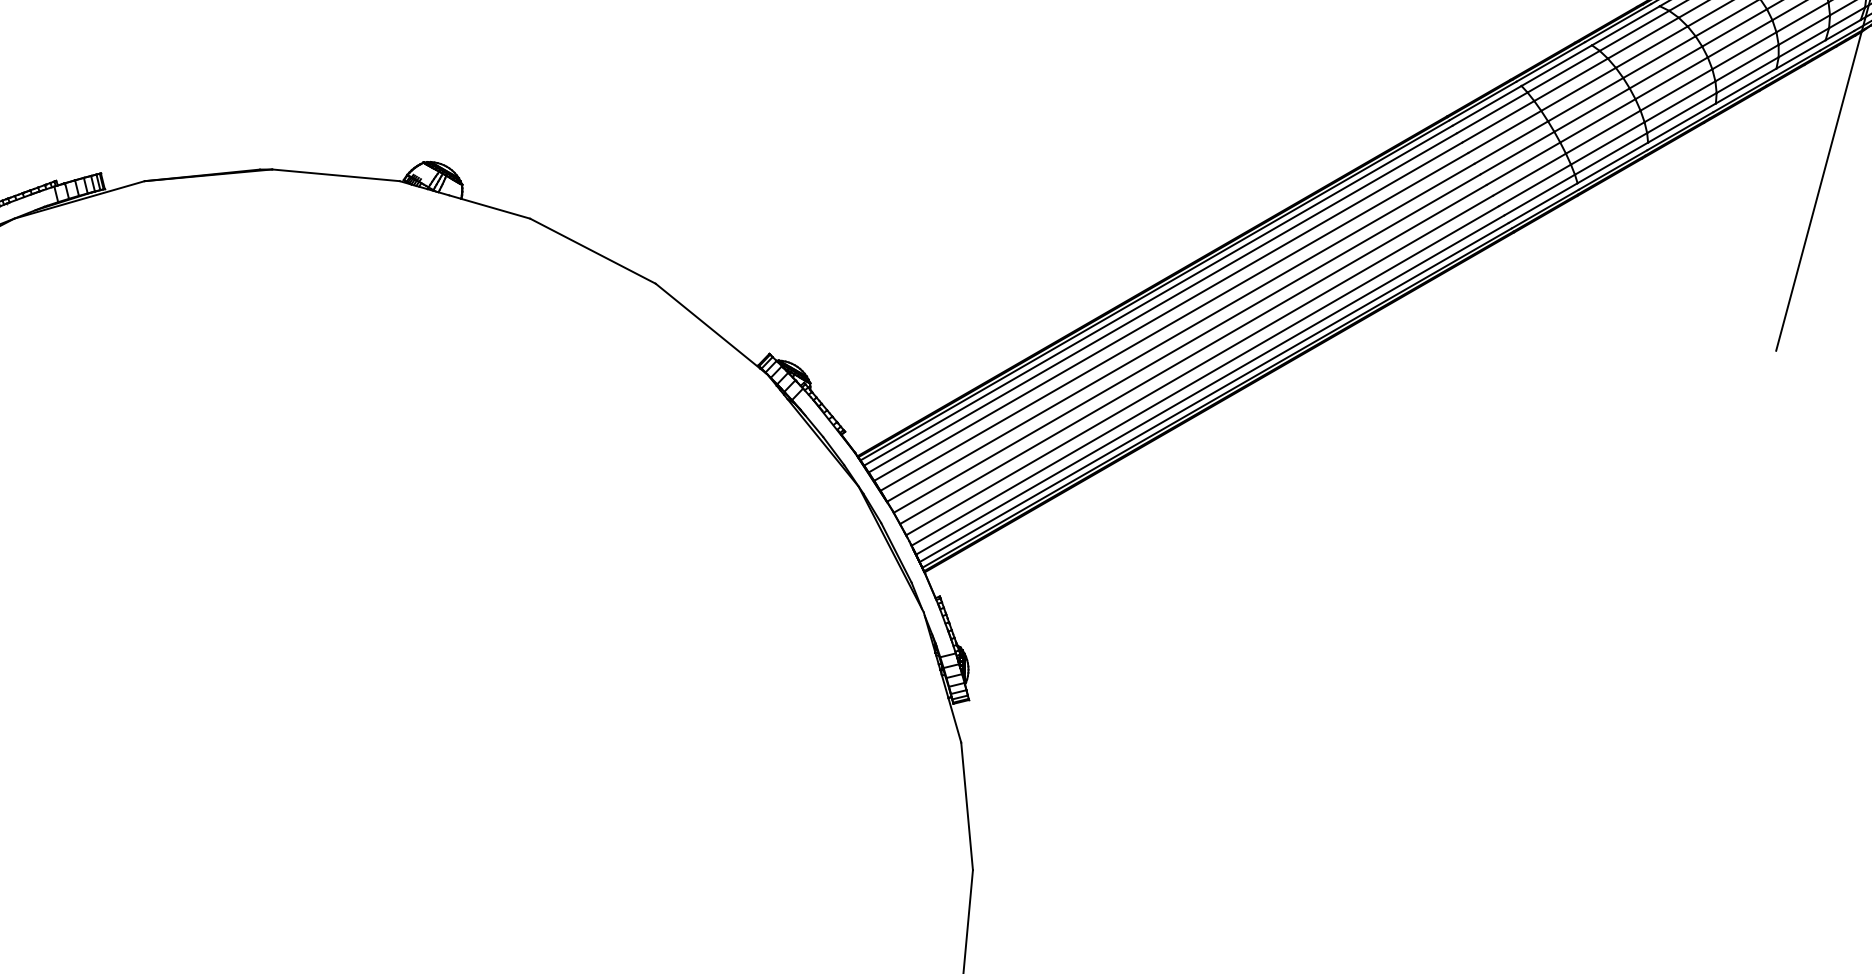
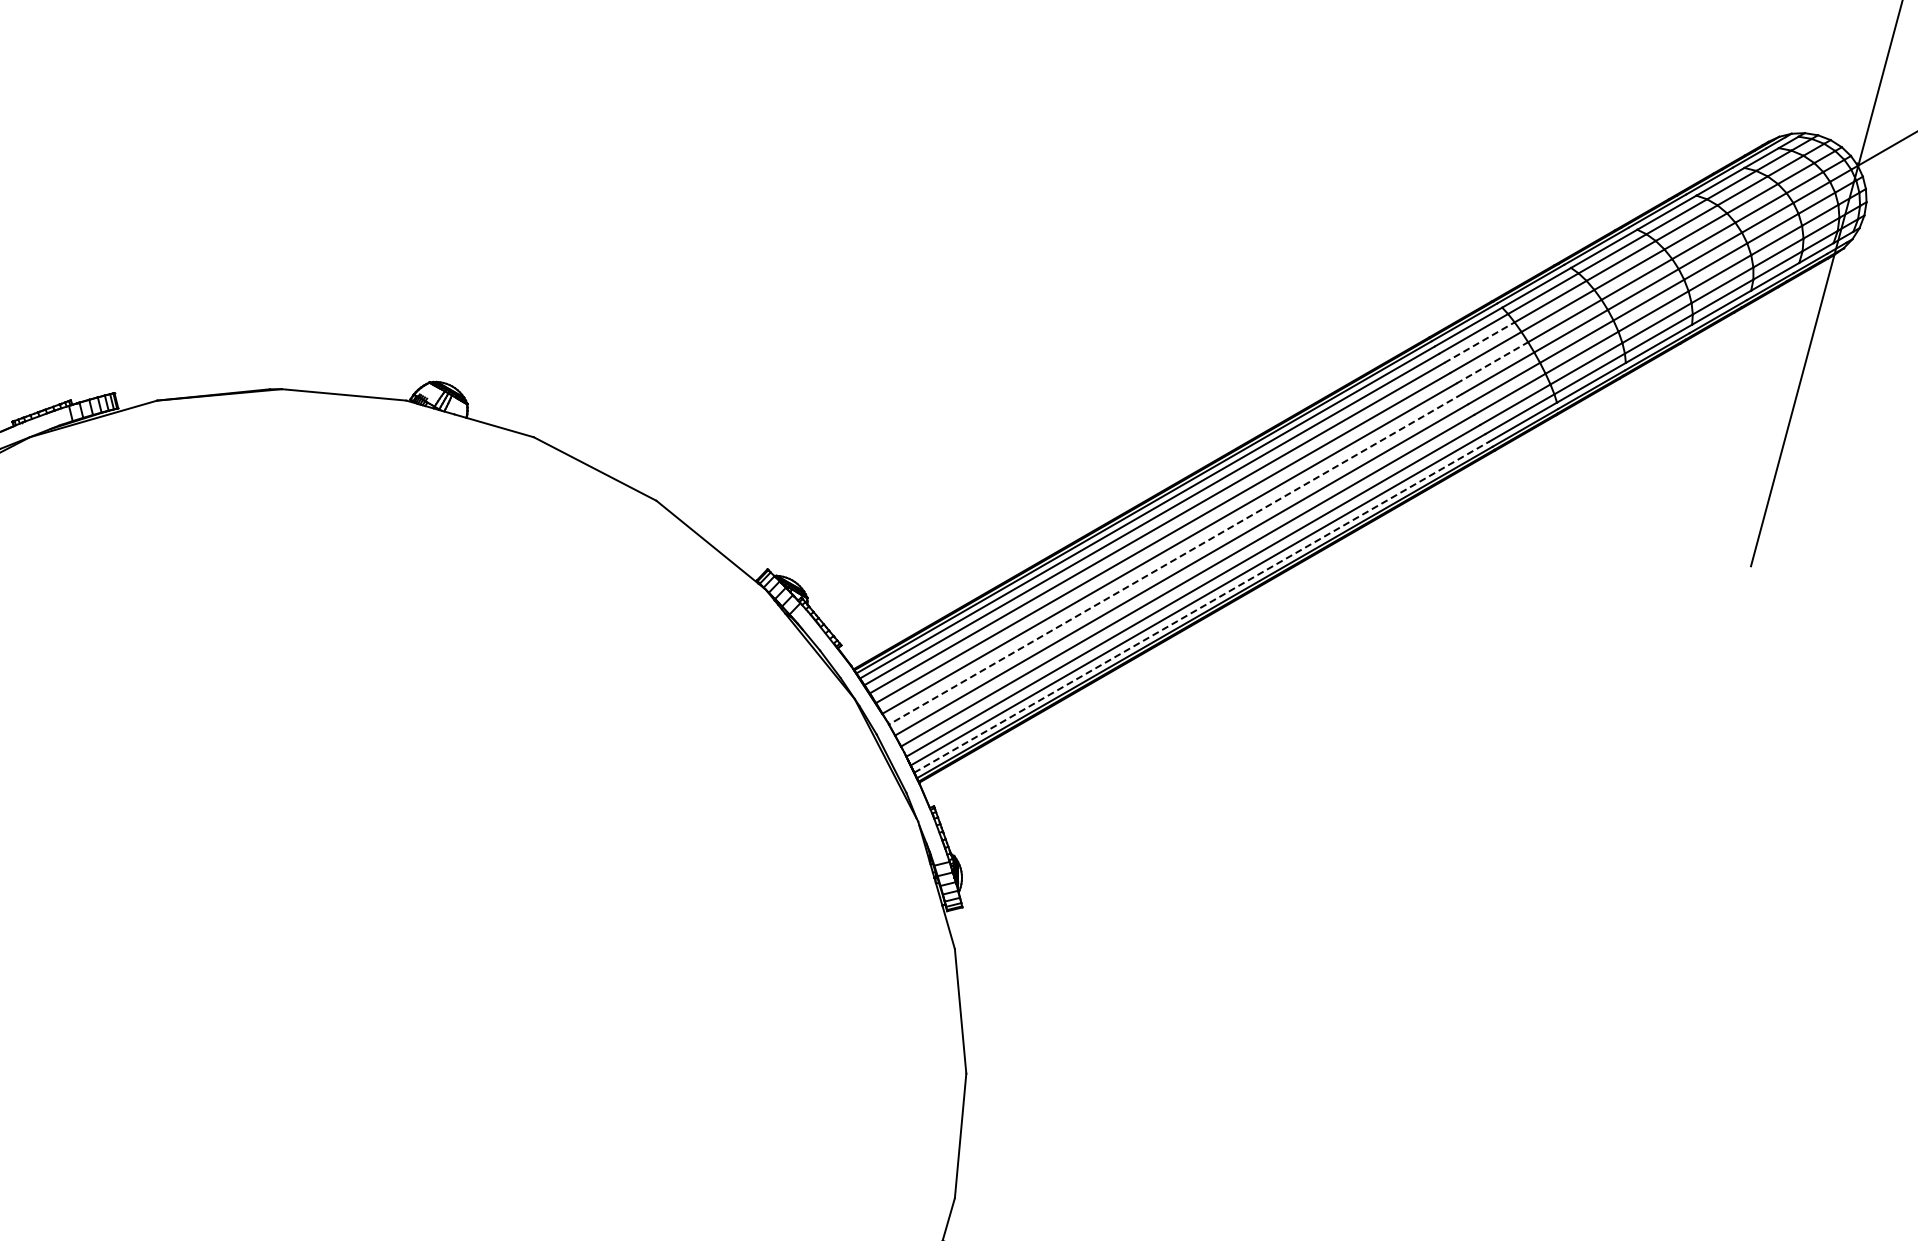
line: (1498, 121) -> (1479, 342), solid -> dashed
line: (1511, 142) -> (1492, 362), solid -> dashed
line: (1187, 343) -> (1175, 559), solid -> dashed
line: (1214, 392) -> (1202, 607), solid -> dashed

